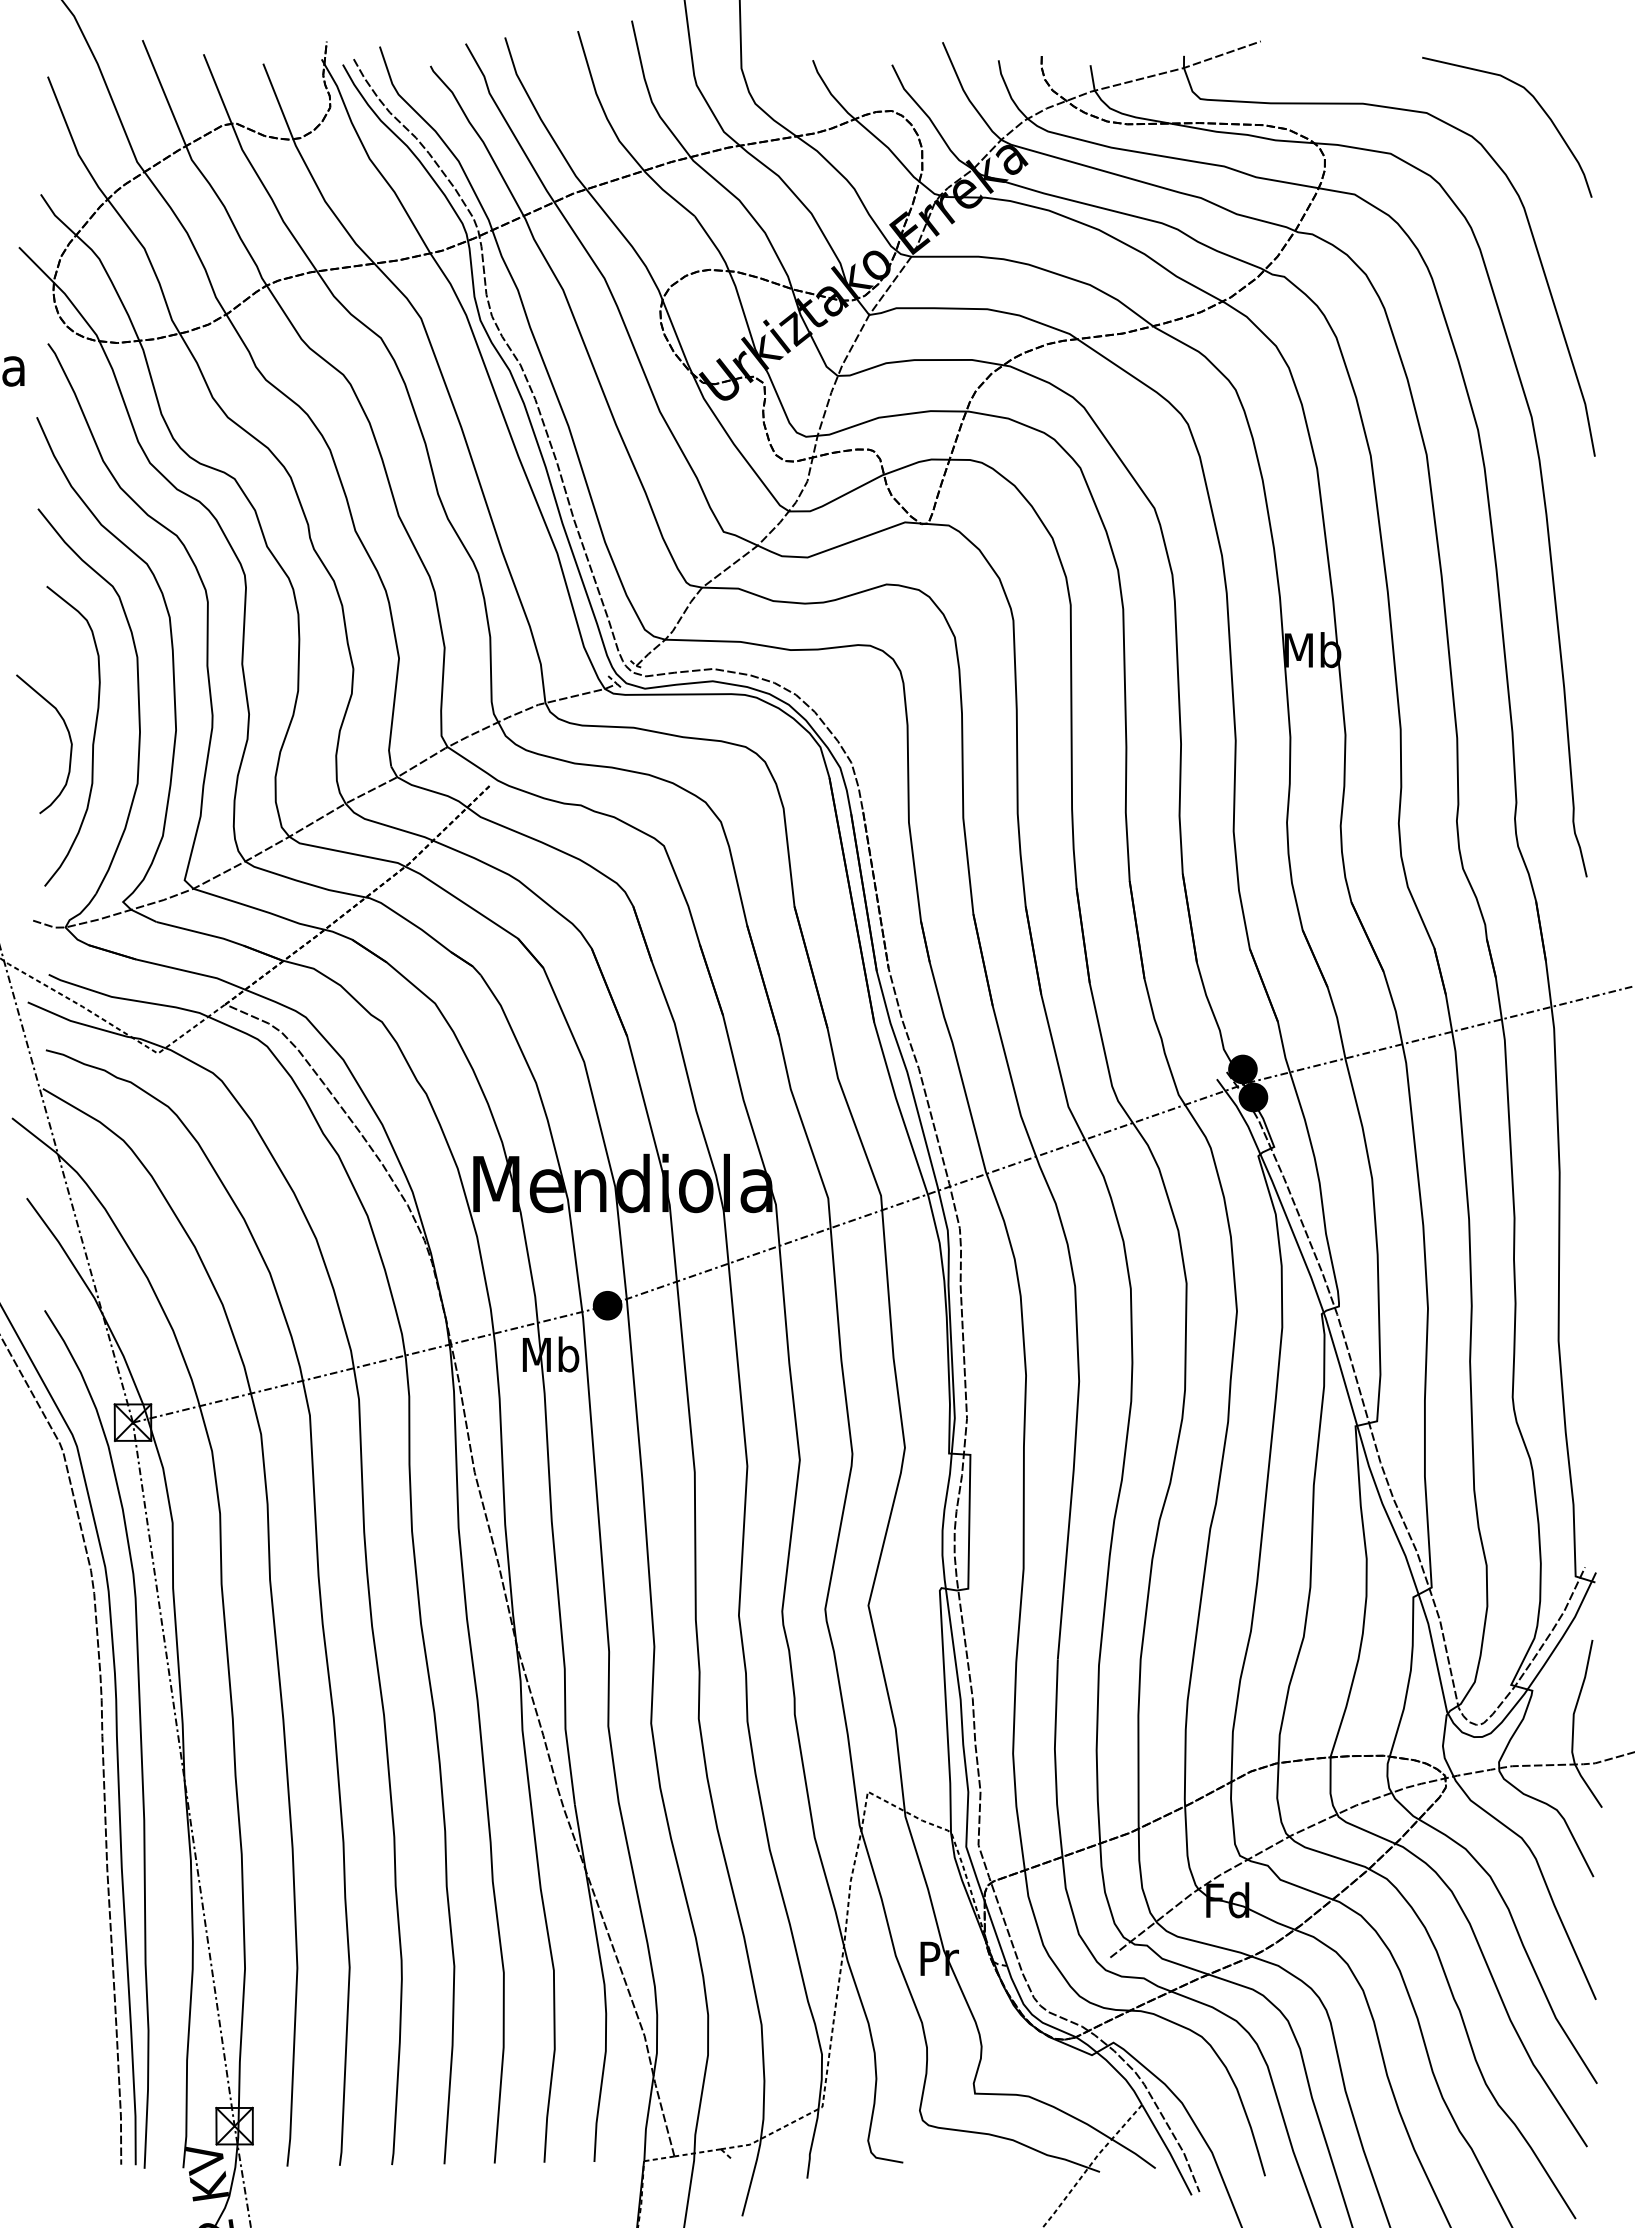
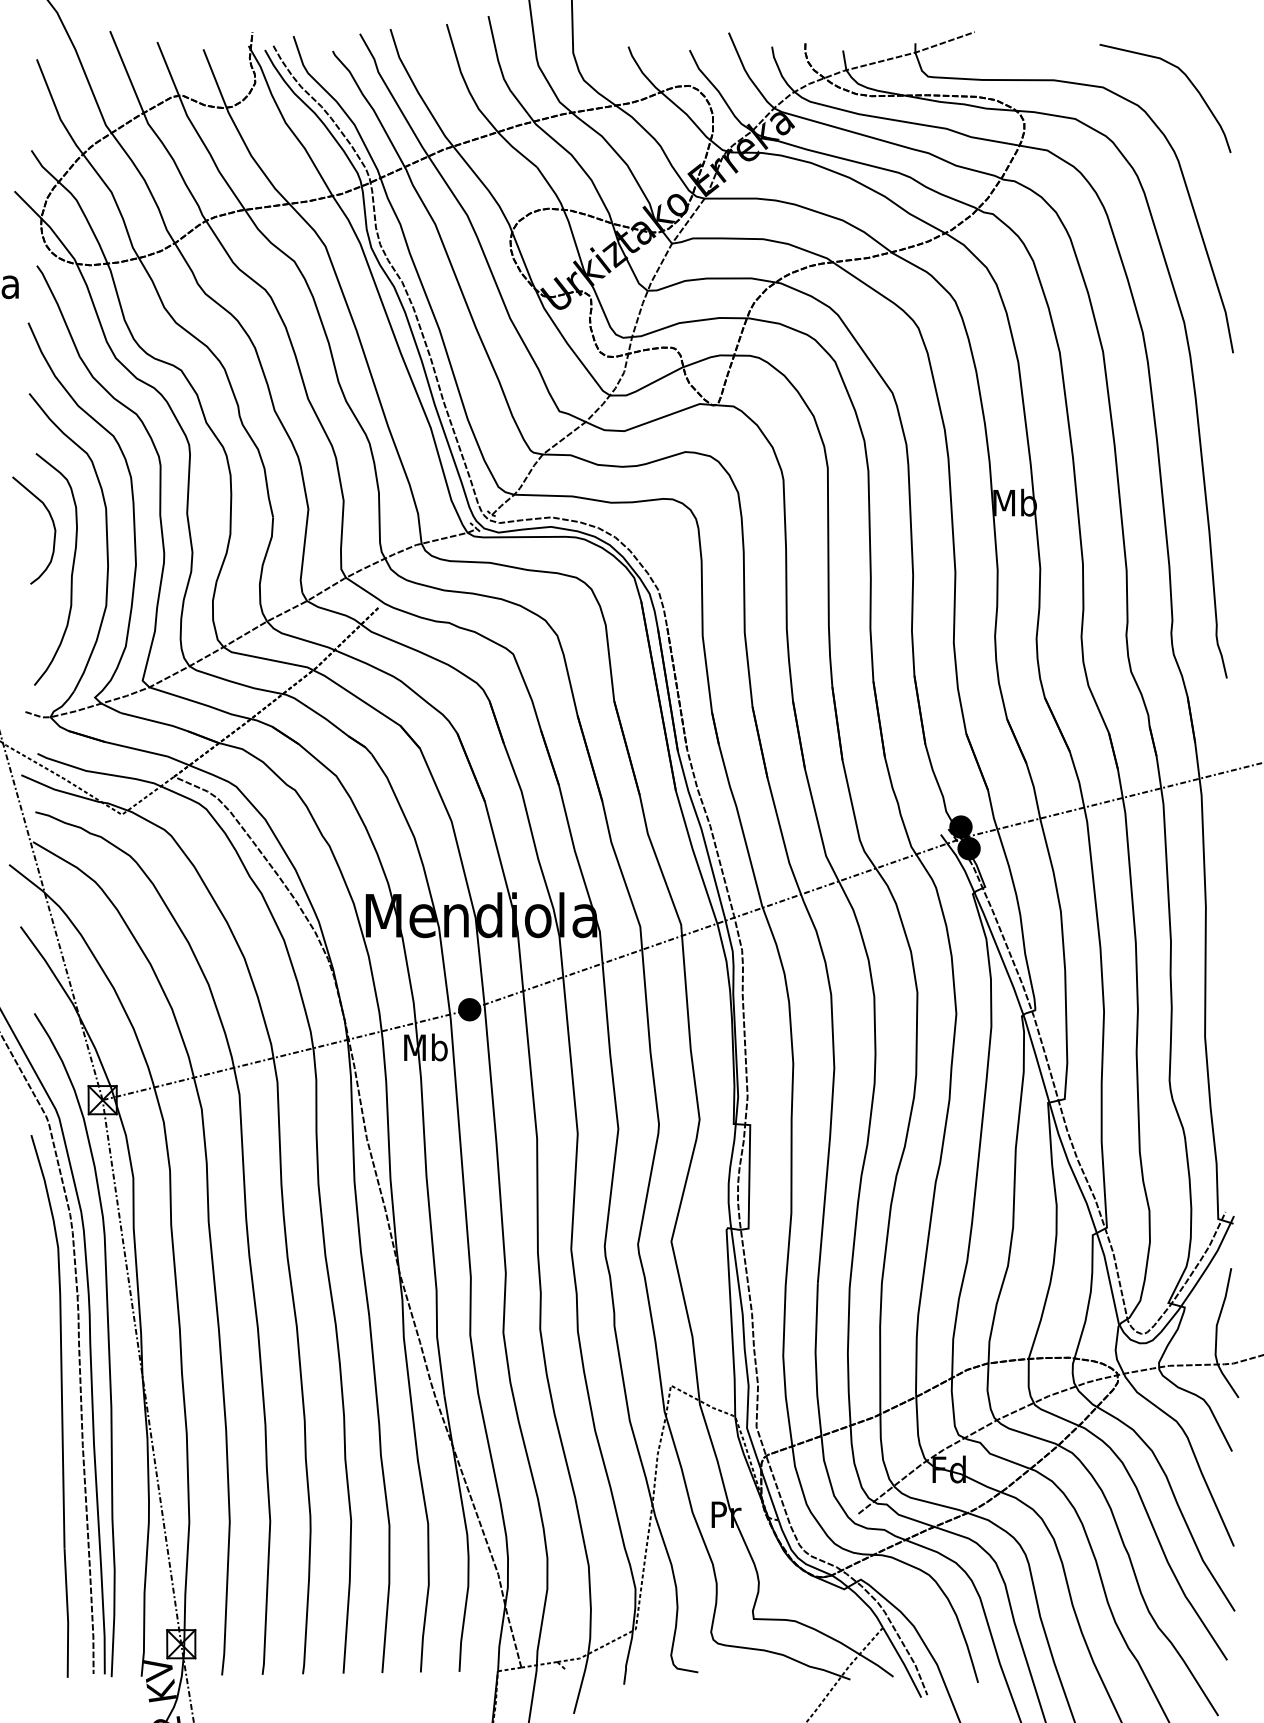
curve: (69, 740) -> (53, 527), moved
part: (79, 1818) -> (61, 1406), added

